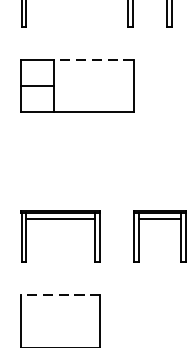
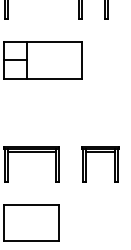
line: (93, 60) -> (54, 42), dashed -> solid
line: (60, 294) -> (31, 204), dashed -> solid

